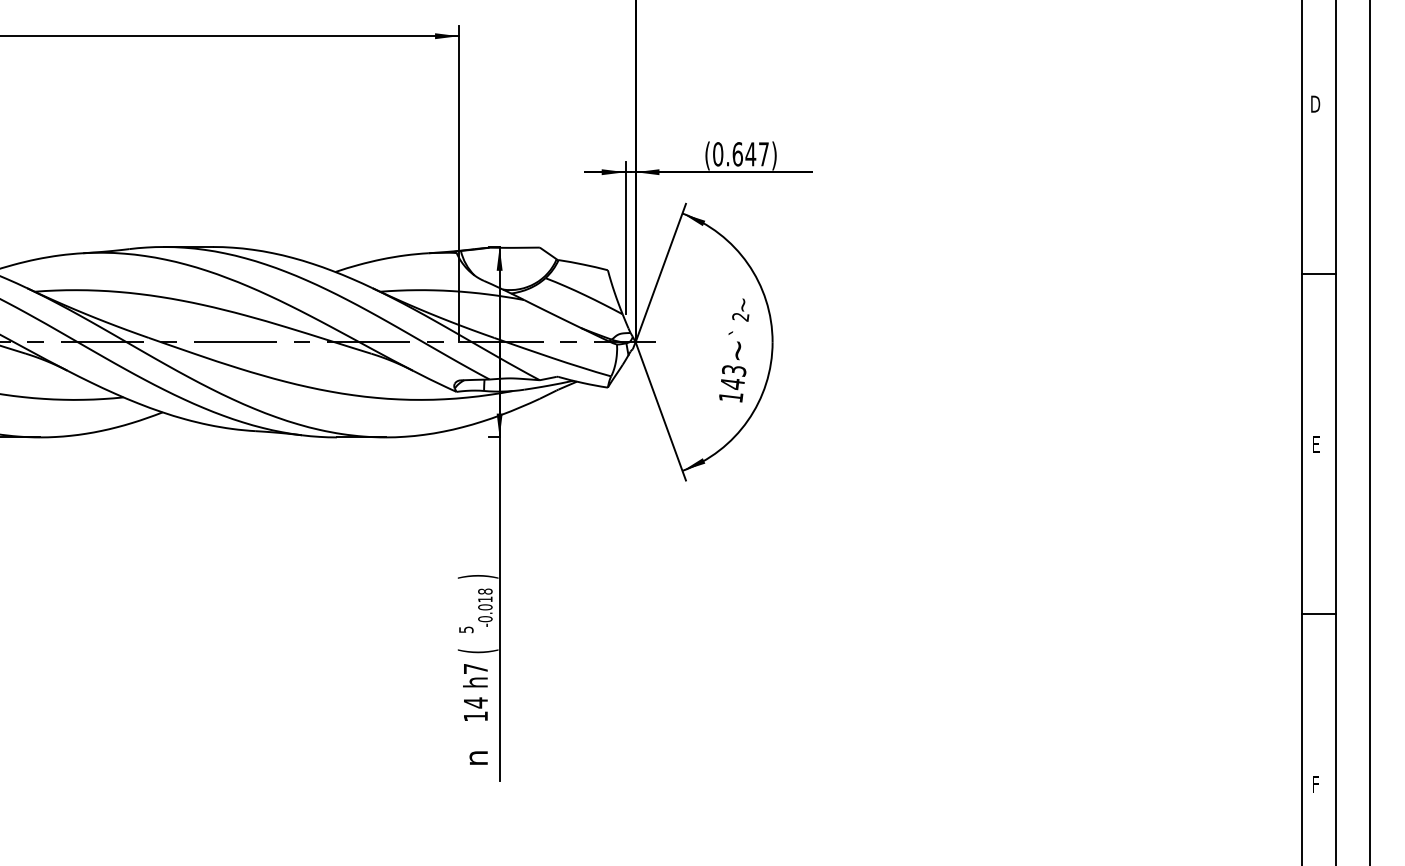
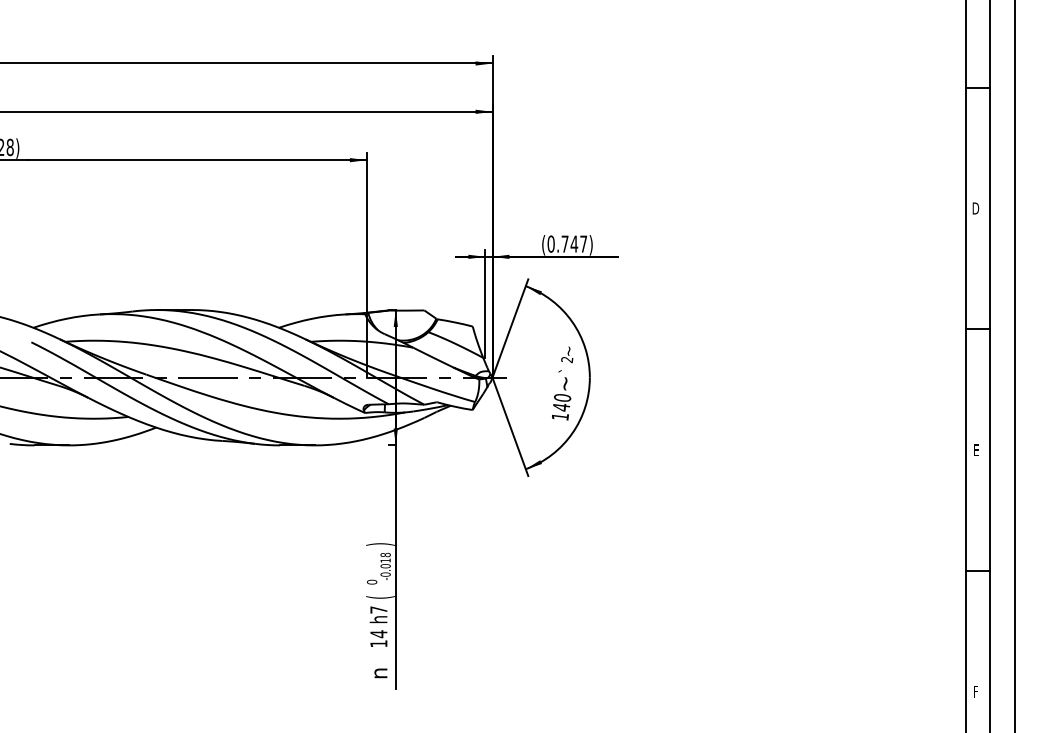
text: (736, 153) -> (564, 243), (0.647) -> (0.747)
text: (734, 371) -> (562, 398), 143 -> 140
text: (466, 628) -> (372, 581), 5 -> 0

